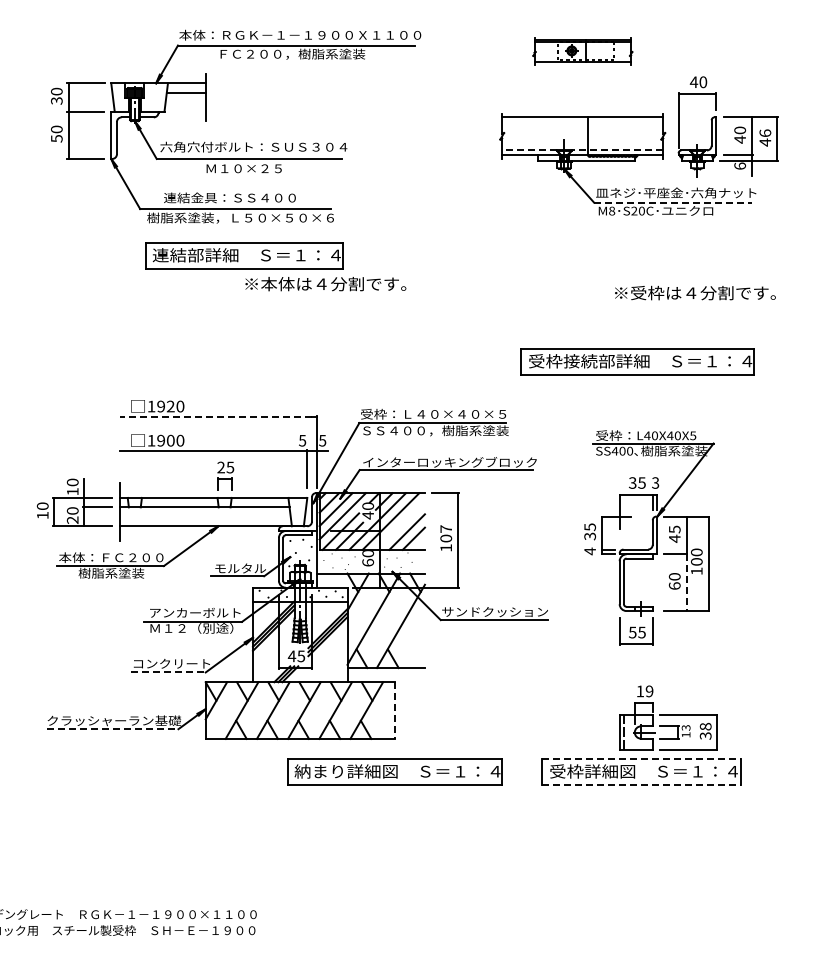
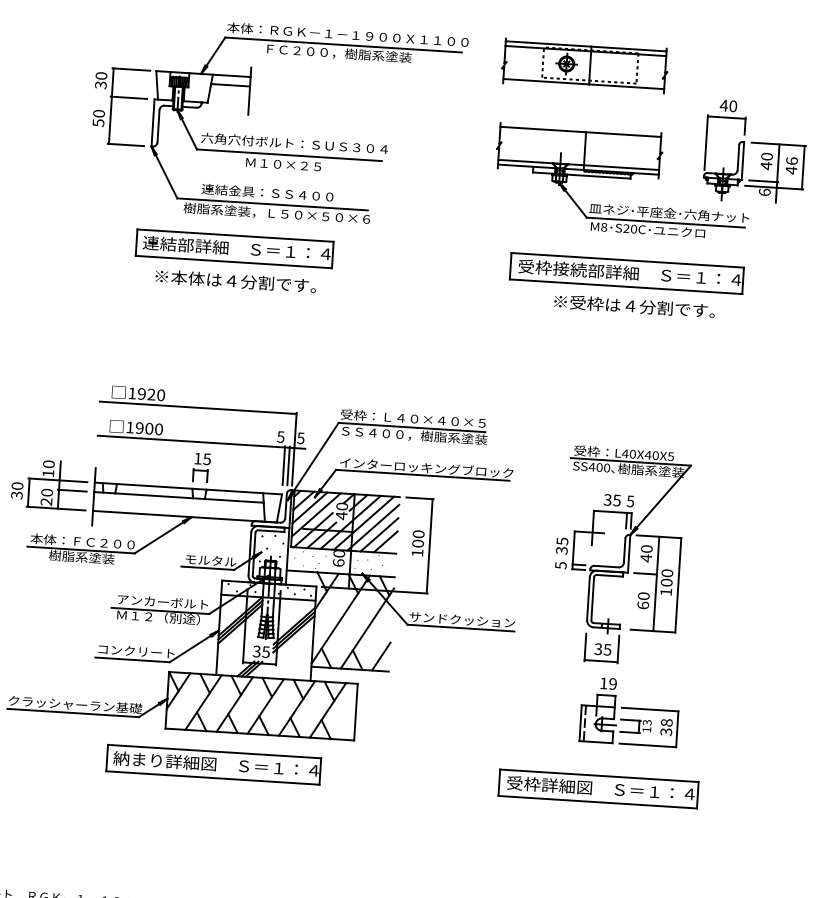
part: (582, 51) -> (584, 66), size x1.67
part: (734, 128) -> (761, 154), moved
part: (235, 142) -> (276, 137), moved
line: (529, 150) -> (525, 161), dashed -> solid
line: (617, 150) -> (613, 167), dashed -> solid
line: (673, 202) -> (666, 222), dashed -> solid
text: (325, 284) -> (235, 281), moved
text: (695, 292) -> (634, 305), moved
part: (637, 361) -> (626, 273), moved
line: (215, 416) -> (195, 407), dashed -> solid
text: (220, 467) -> (197, 458), 25 -> 15
line: (312, 468) -> (289, 465), added
text: (655, 482) -> (630, 500), 3 -> 5
text: (42, 515) -> (16, 495), 10 -> 30
line: (400, 524) -> (373, 526), added
text: (446, 528) -> (419, 533), 107 -> 100
text: (674, 529) -> (646, 548), 45 -> 40
text: (590, 551) -> (561, 565), 4 -> 5
line: (686, 583) -> (655, 603), dashed -> solid
text: (632, 631) -> (598, 648), 55 -> 35
line: (416, 653) -> (381, 656), added
text: (291, 656) -> (256, 651), 45 -> 35
line: (168, 672) -> (132, 659), dashed -> solid
line: (394, 711) -> (355, 713), dashed -> solid
part: (668, 717) -> (630, 711), moved
line: (112, 729) -> (73, 713), dashed -> solid
line: (642, 758) -> (600, 775), dashed -> solid
part: (394, 771) -> (213, 764), moved
line: (642, 785) -> (598, 802), dashed -> solid

